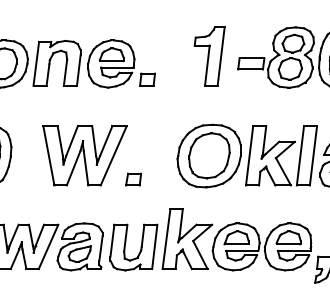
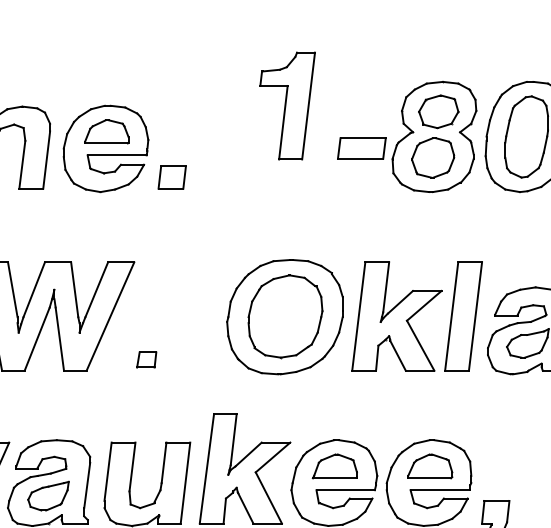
part: (209, 56) -> (287, 105), moved
part: (133, 179) -> (146, 359), size x0.7

